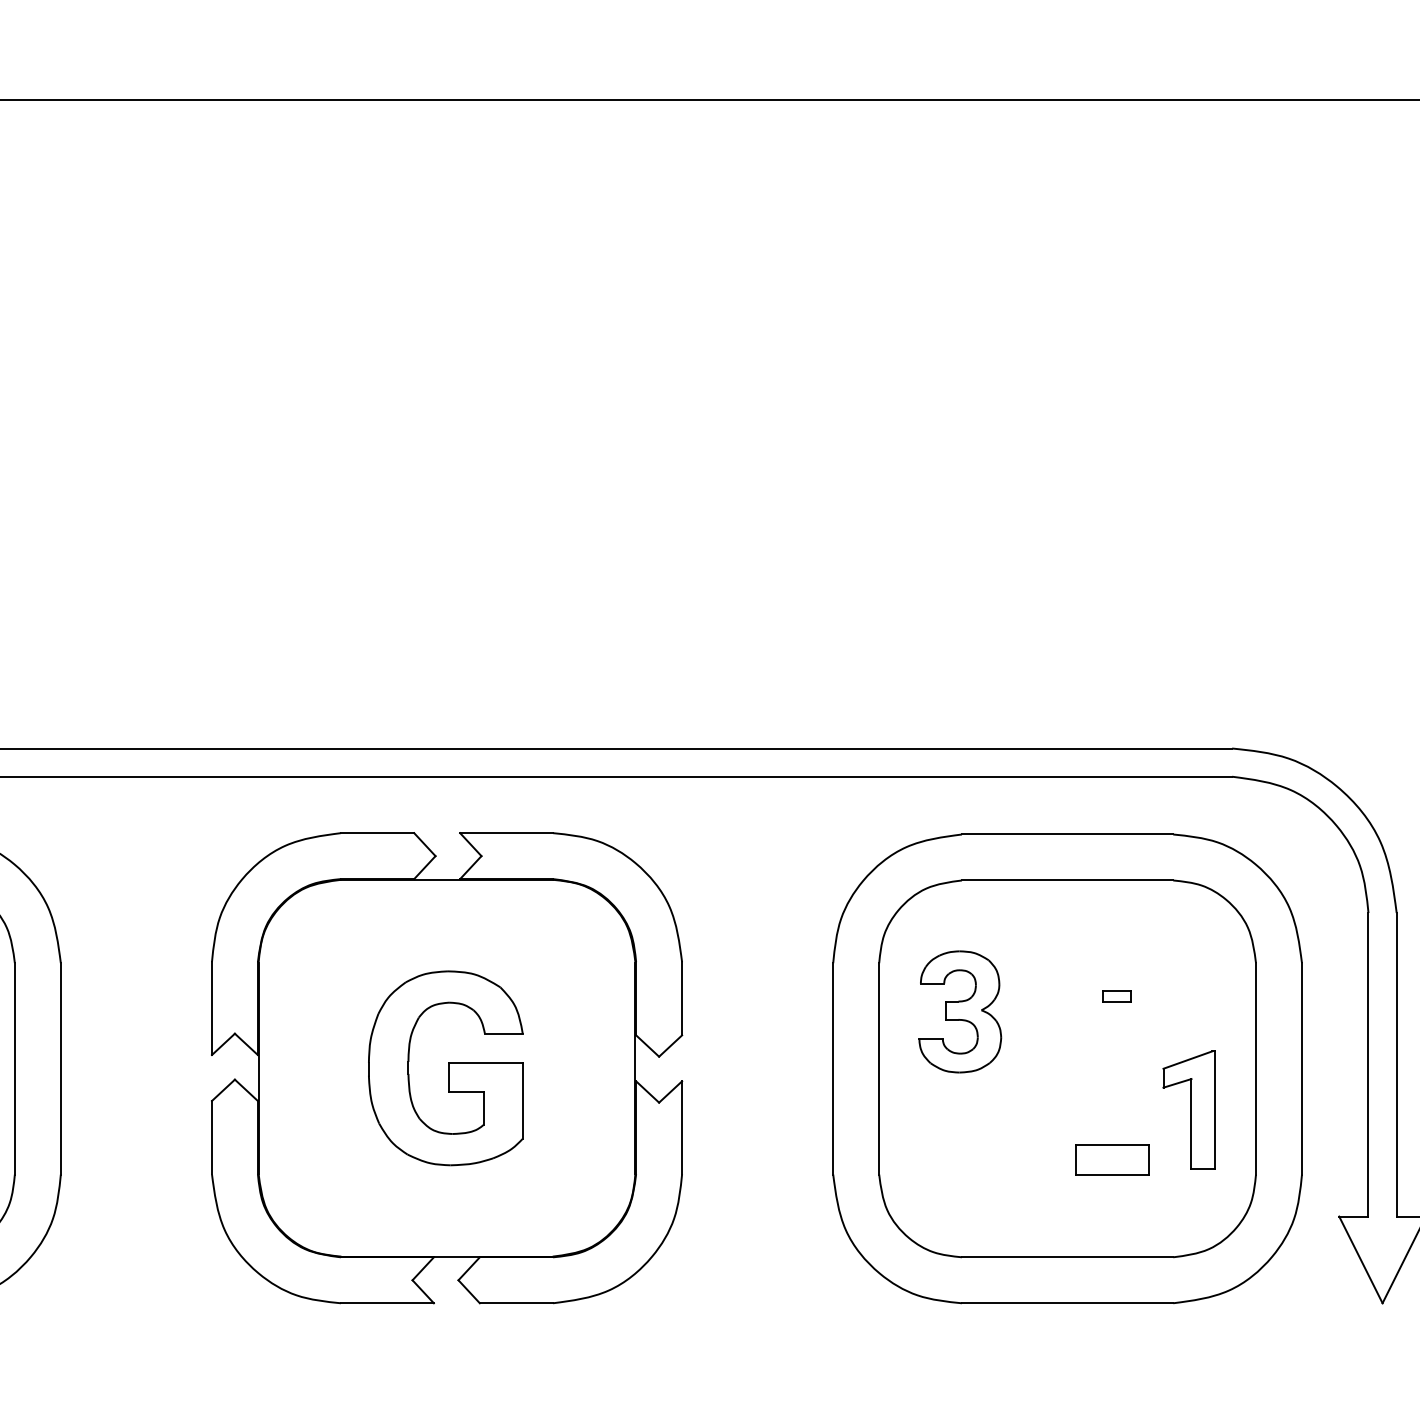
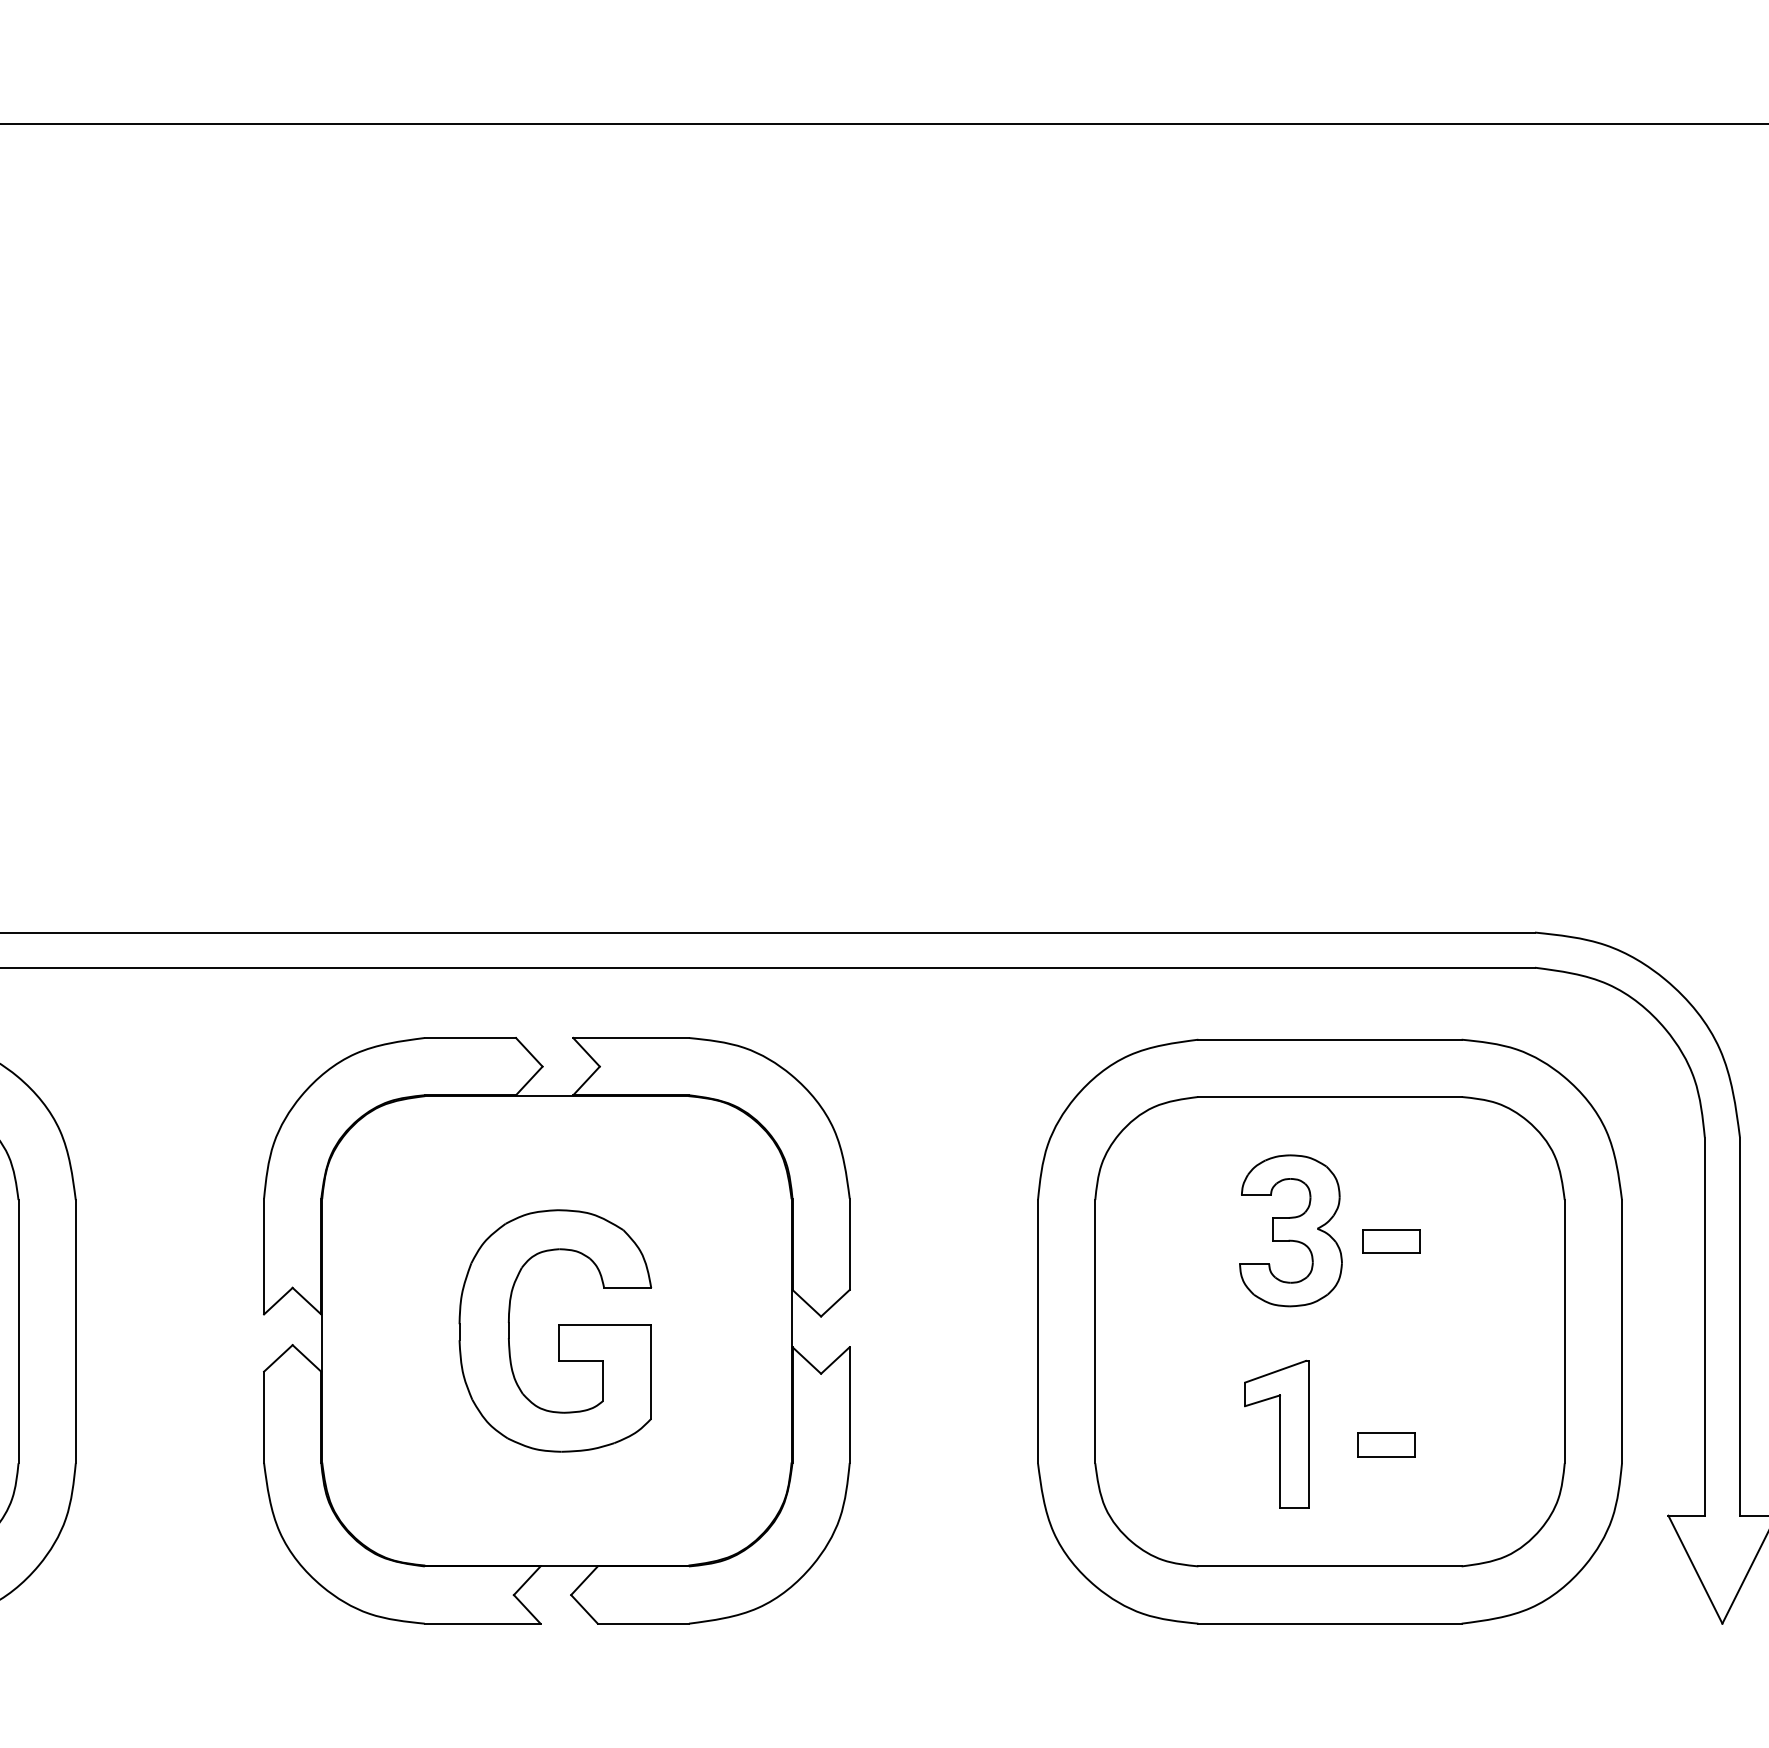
part: (1116, 996) -> (1390, 1241), size x1.67
part: (960, 1011) -> (1291, 1230), moved
part: (1188, 1109) -> (1276, 1433), moved
part: (1112, 1159) -> (1385, 1444), size x0.62

